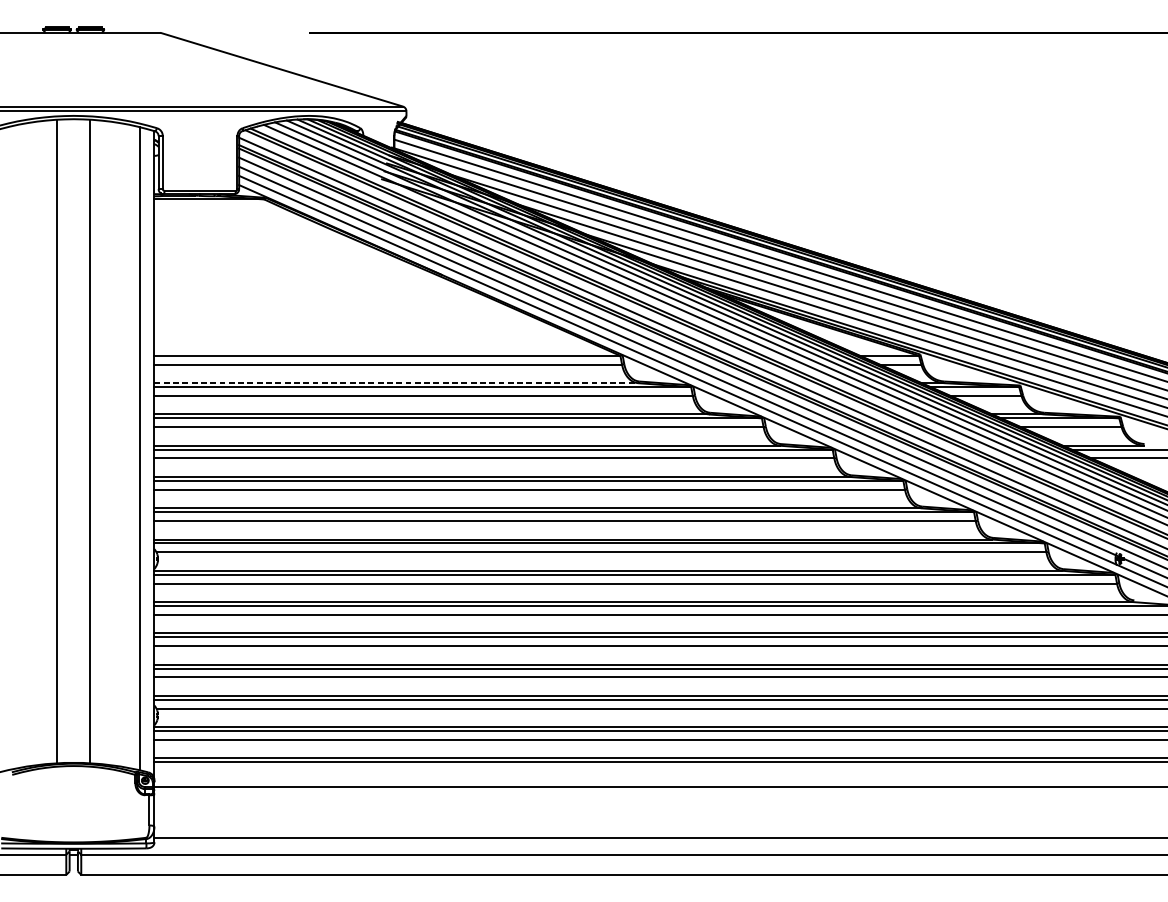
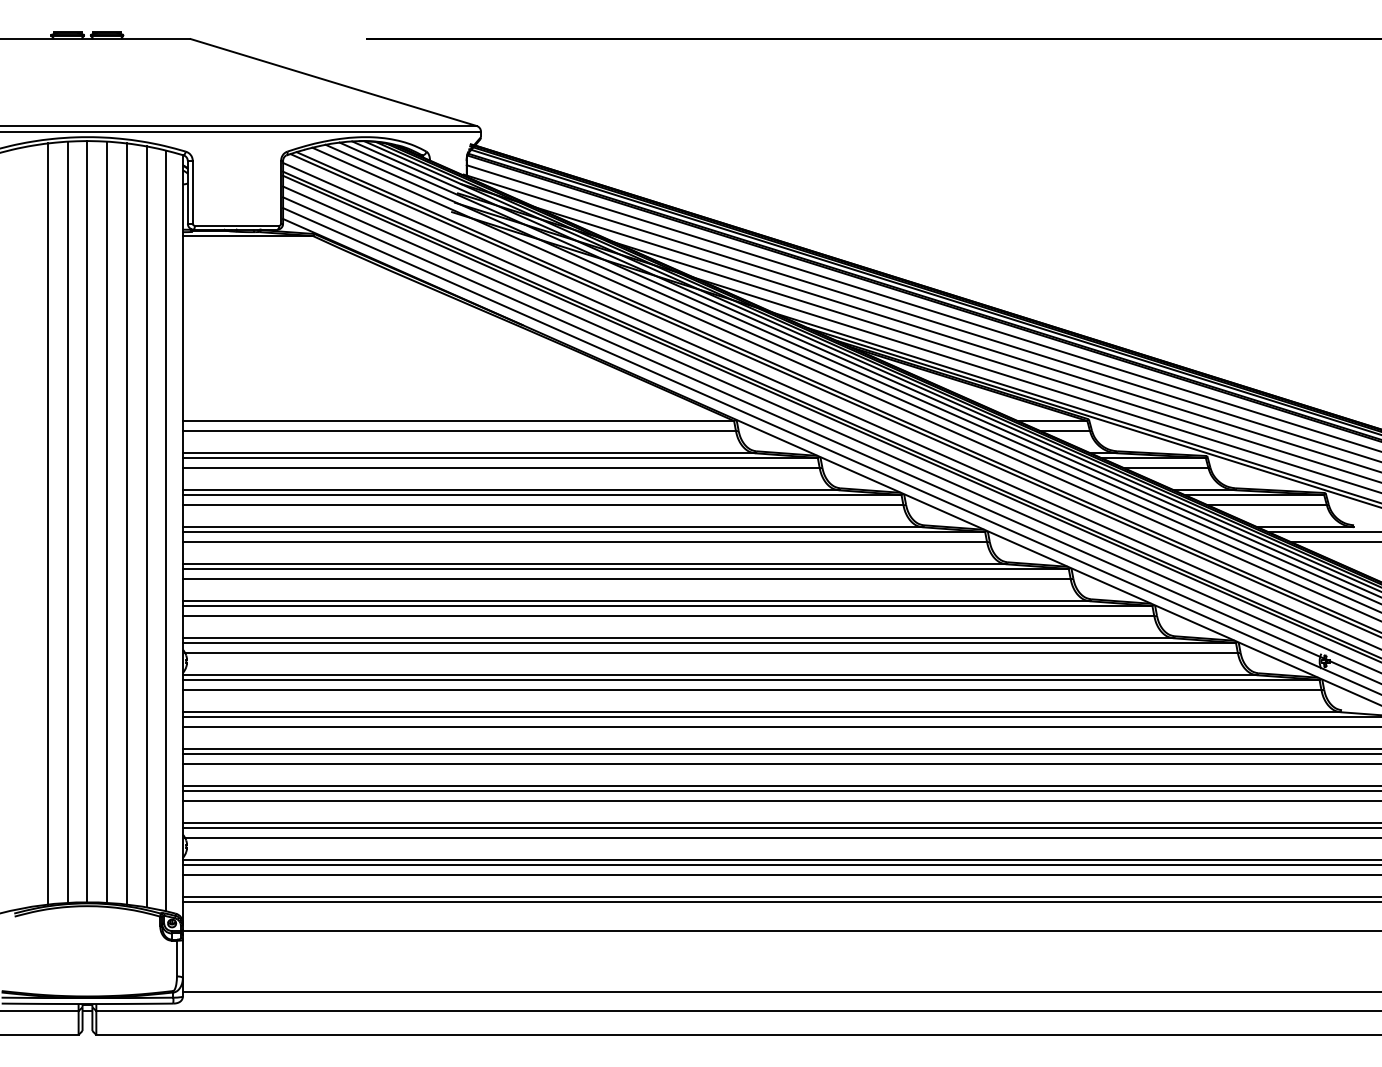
line: (396, 383) -> (469, 453), dashed -> solid
line: (73, 440) -> (87, 521), added
line: (40, 442) -> (48, 523), added
line: (106, 442) -> (126, 523), added
line: (123, 445) -> (146, 526), added

